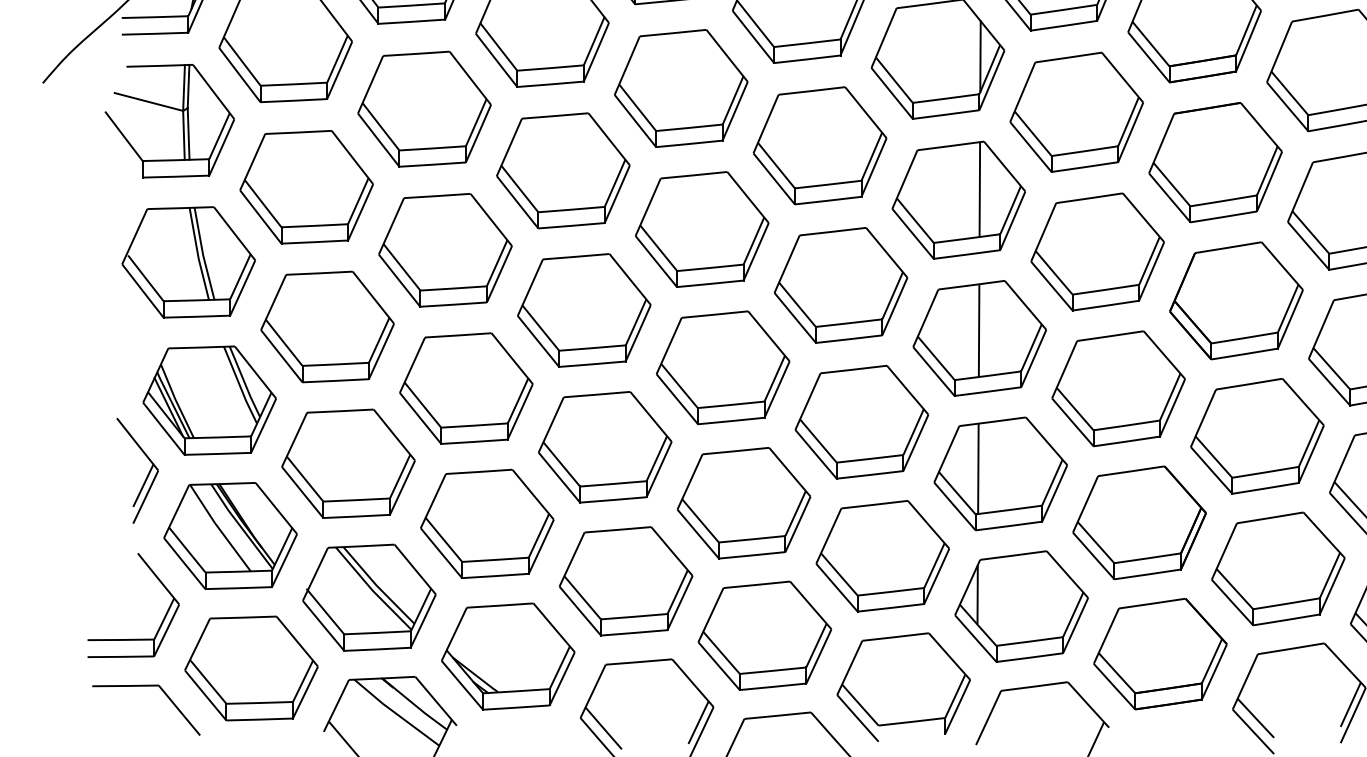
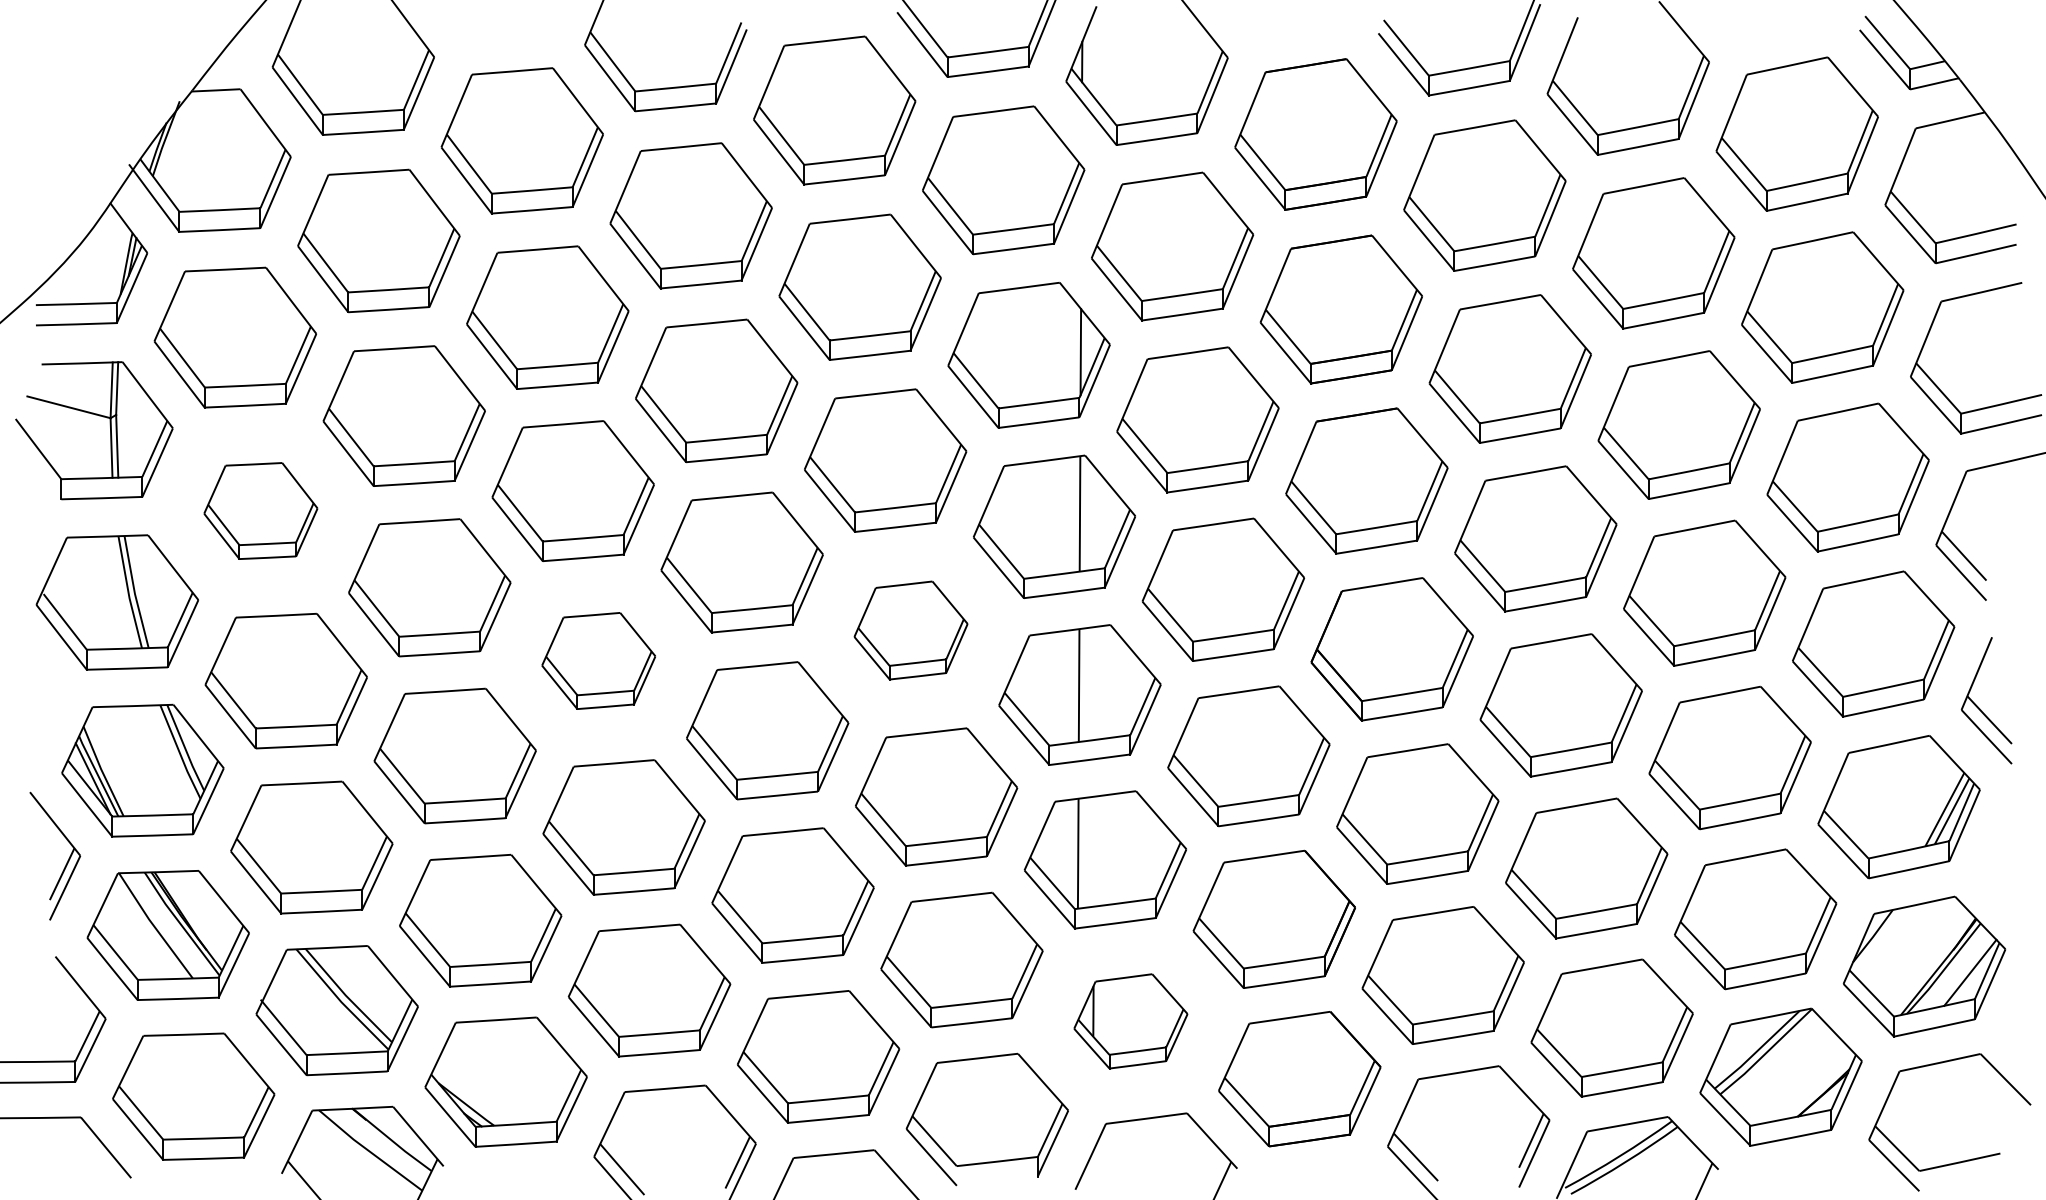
part: (306, 186) -> (260, 510), size x0.7
part: (840, 285) -> (910, 630), size x0.7
part: (584, 310) -> (598, 660), size x0.7
part: (1021, 606) -> (1130, 1021), size x0.7

